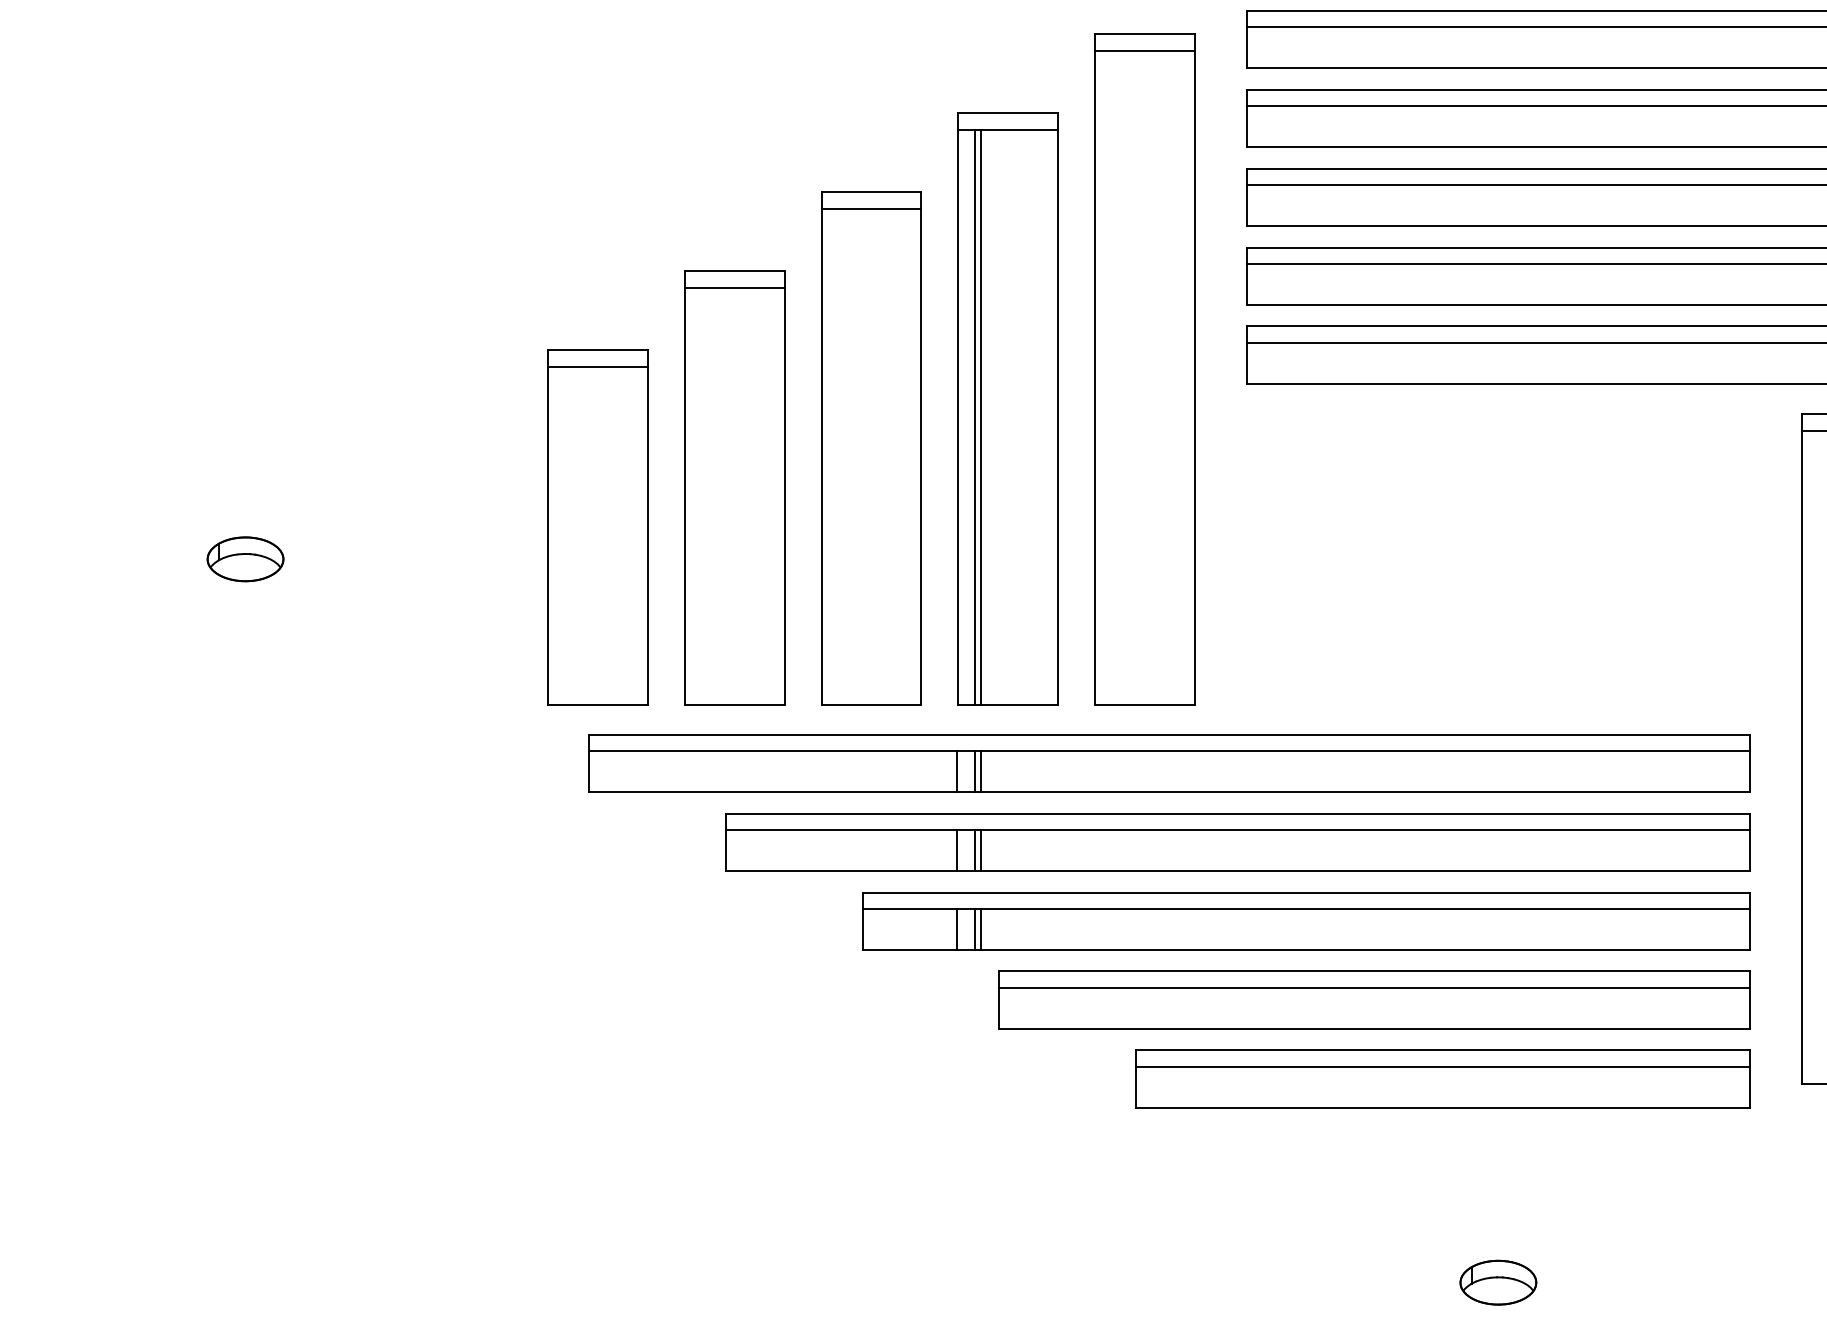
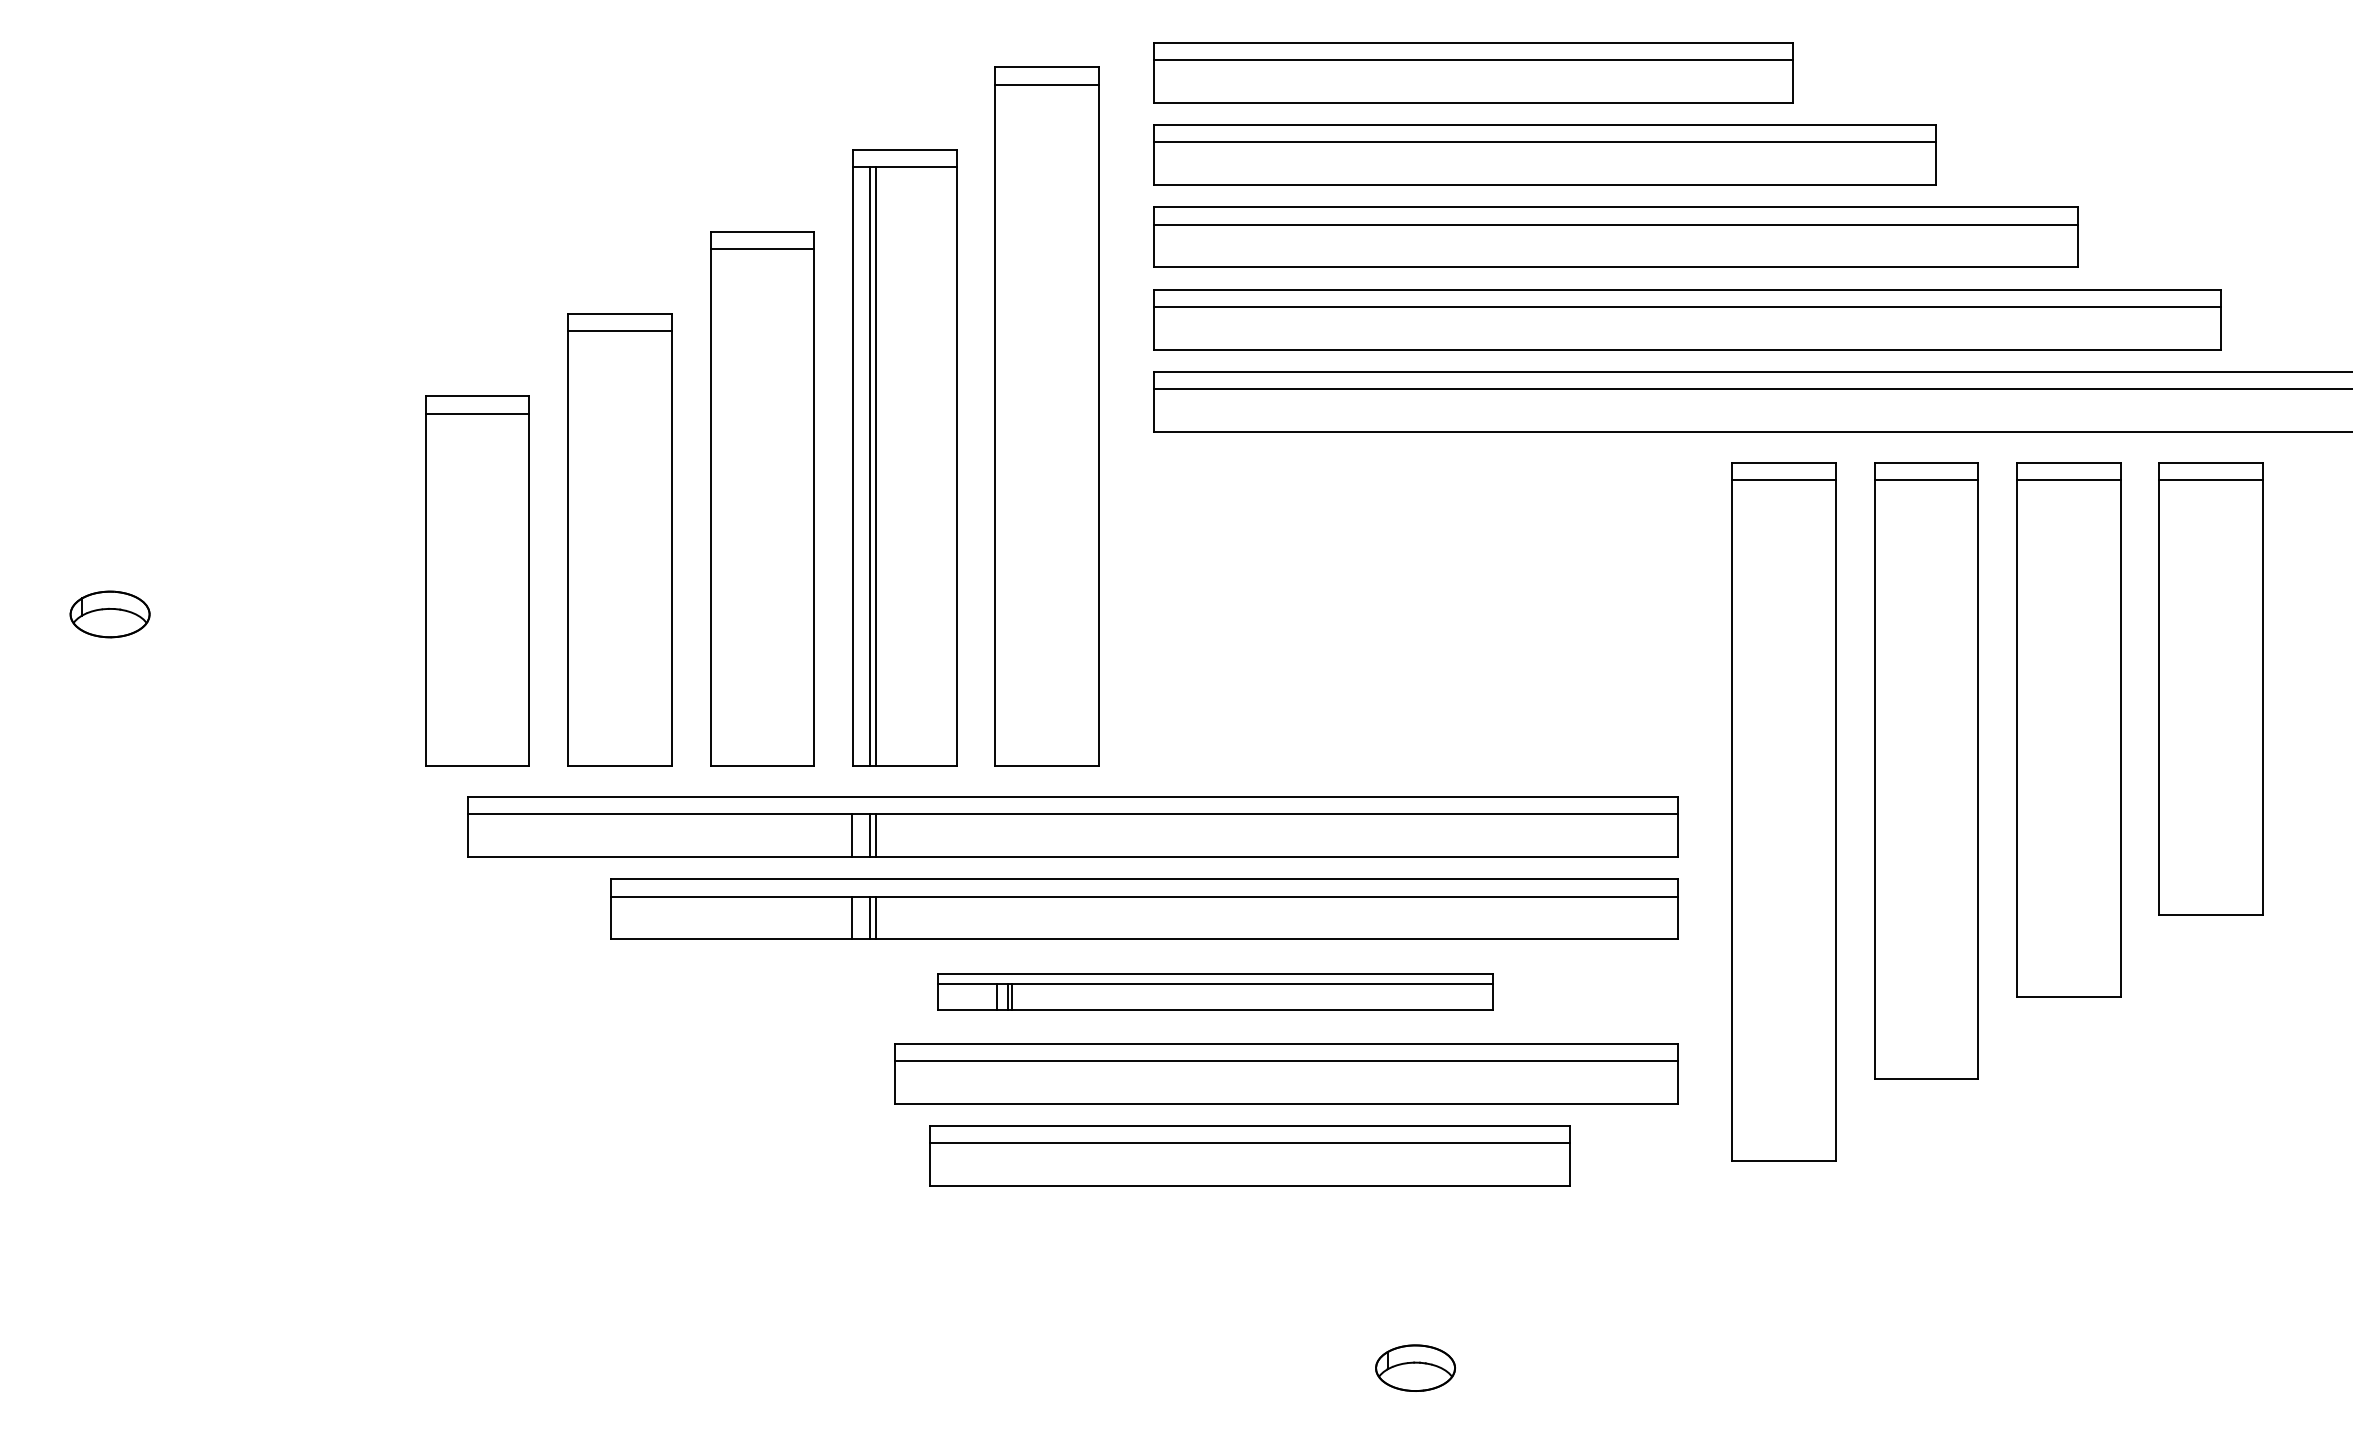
part: (1306, 921) -> (1215, 991), size x0.6
part: (1442, 1078) -> (1249, 1155), moved

